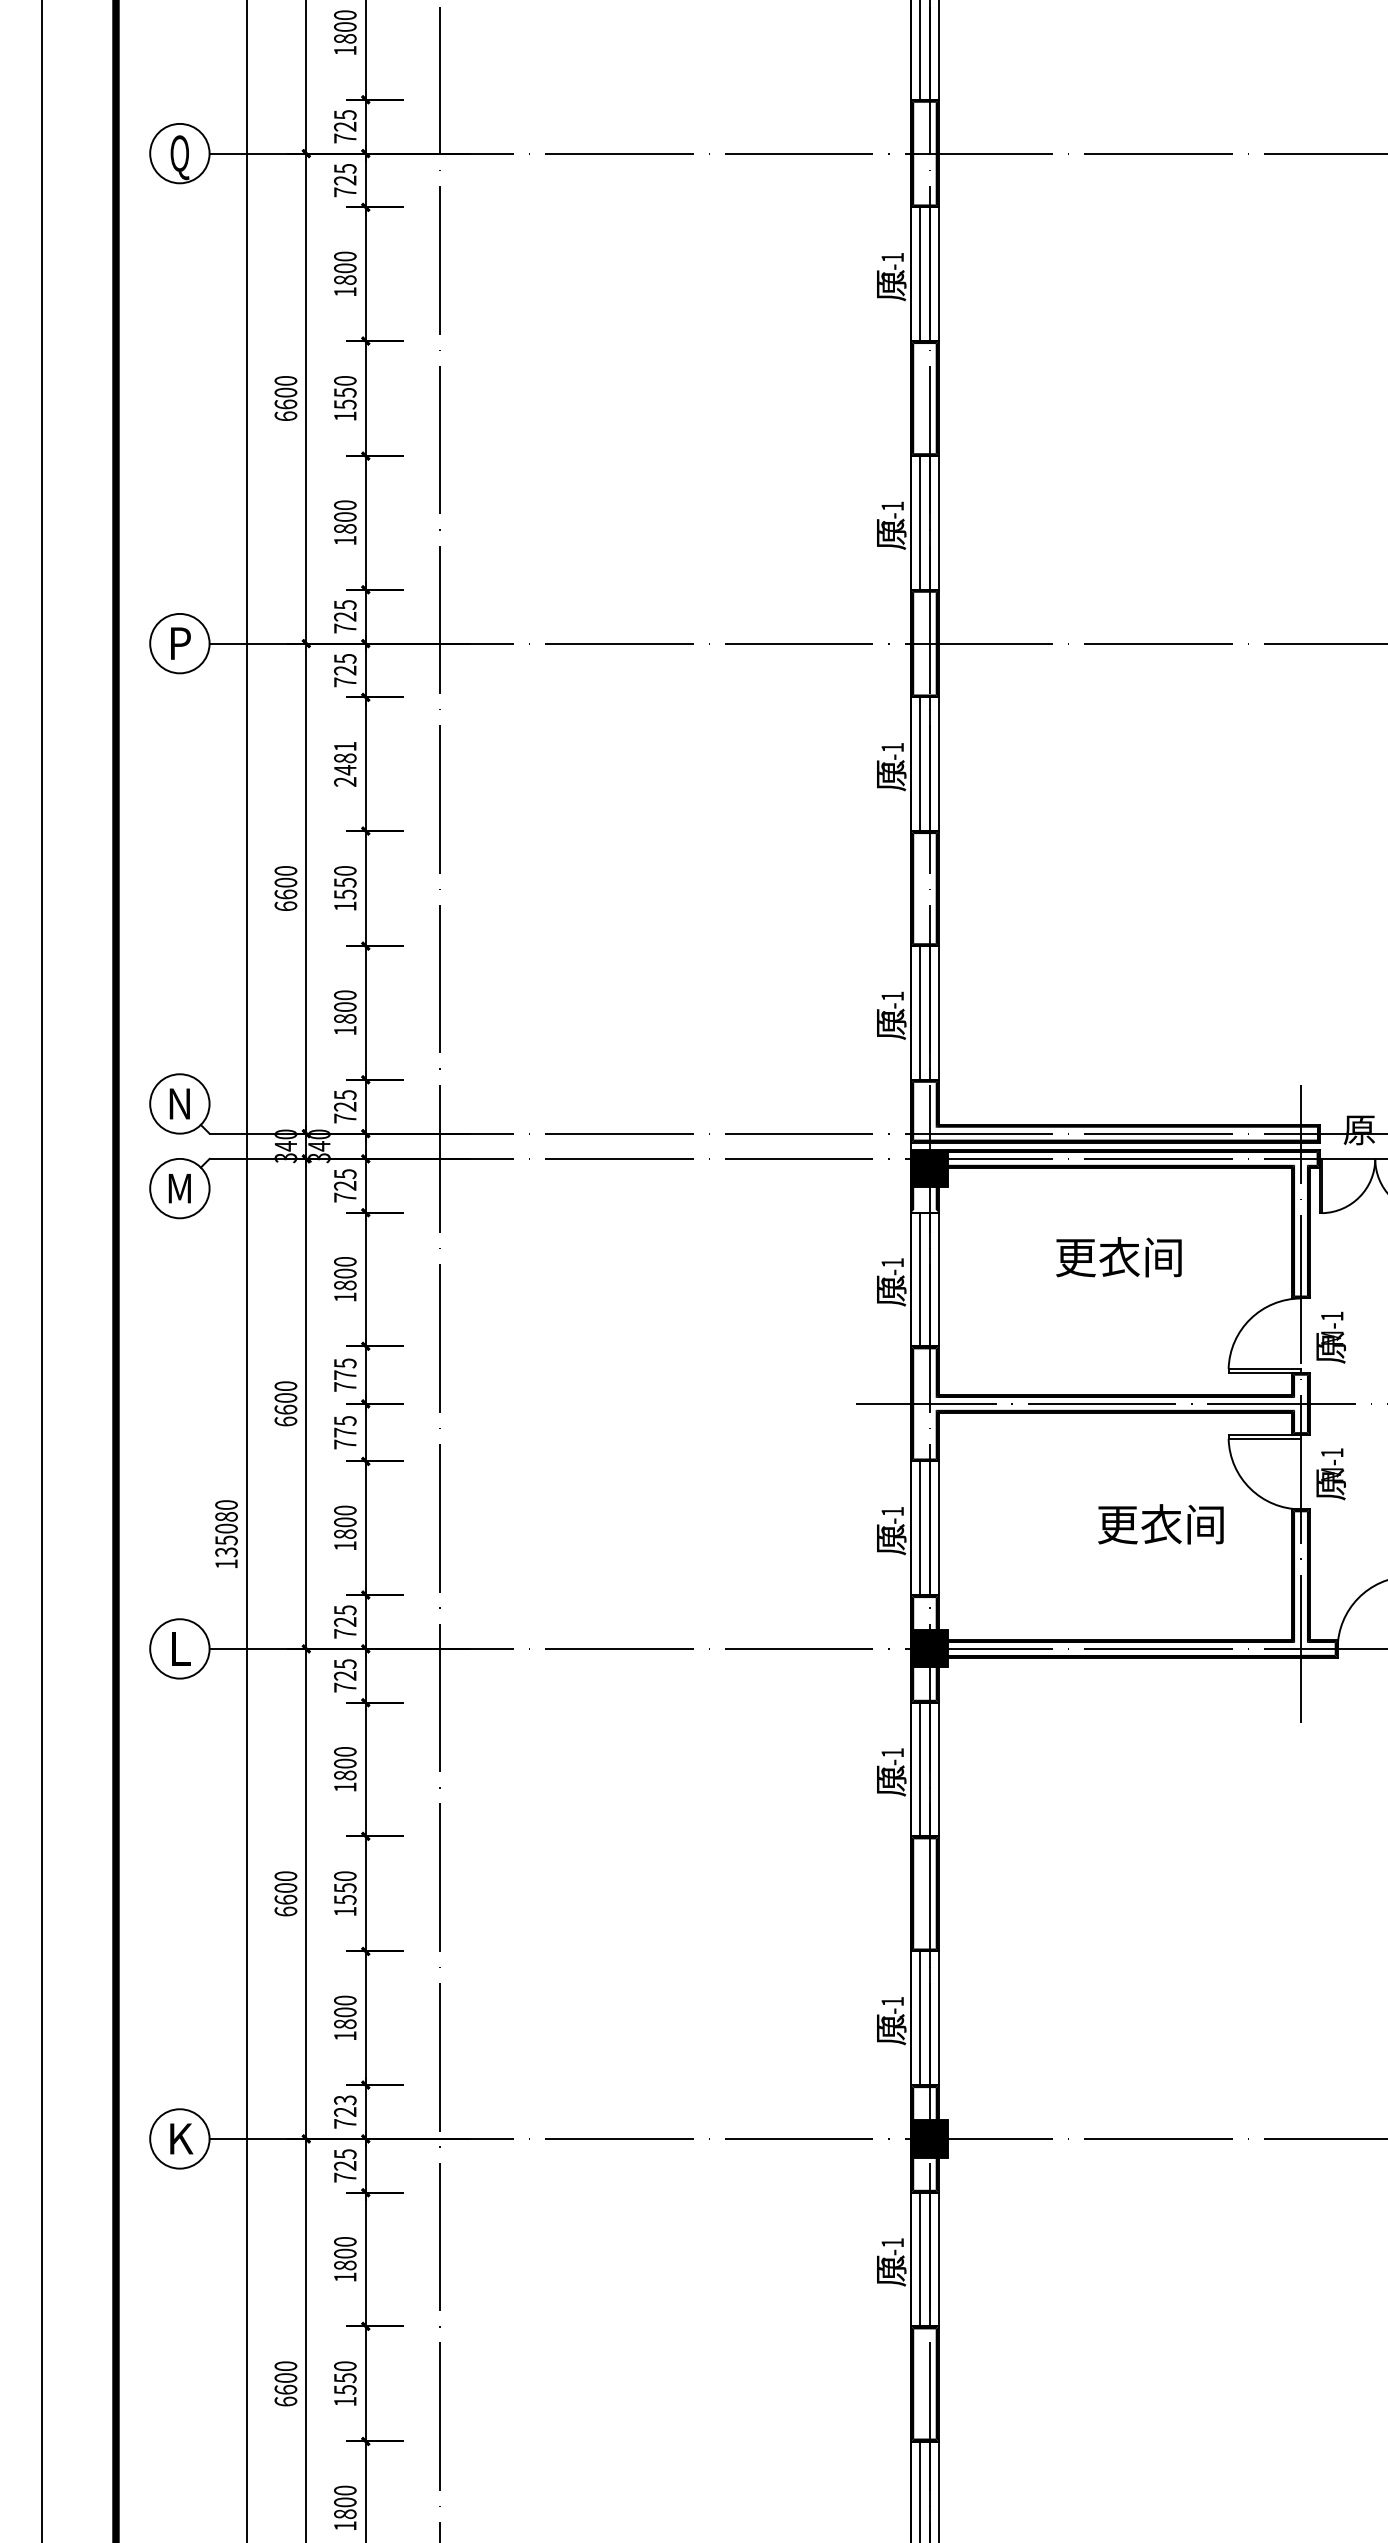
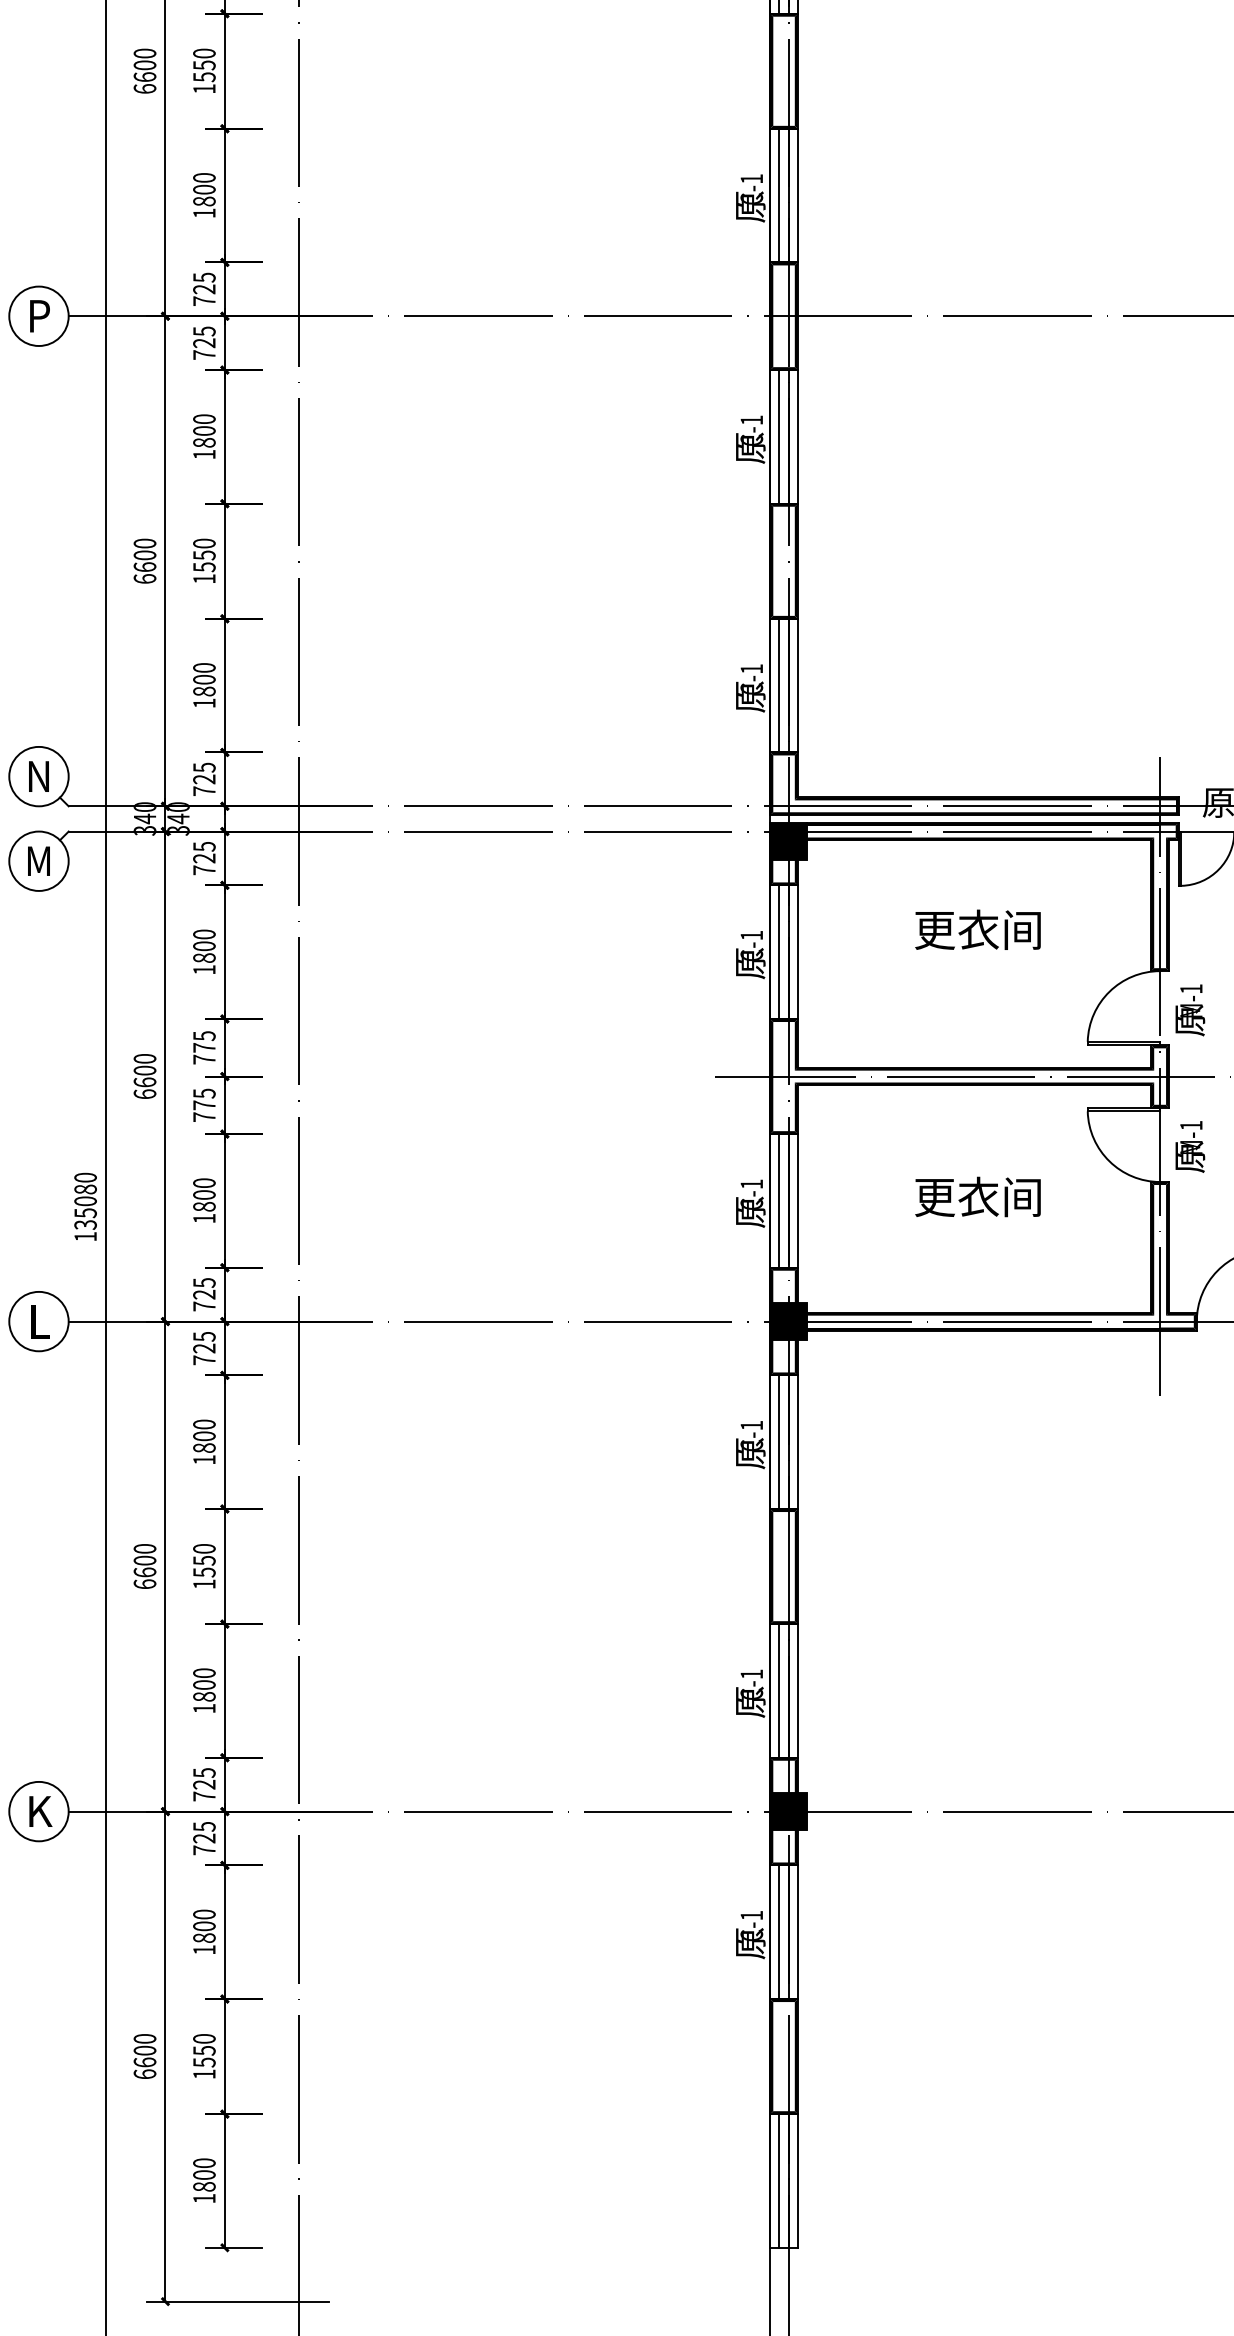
text: (345, 763) -> (204, 436), 2481 -> 1800
fill: (924, 1210) -> (783, 883), added
text: (1160, 1524) -> (977, 1197), moved
text: (345, 2099) -> (204, 1772), 723 -> 725

